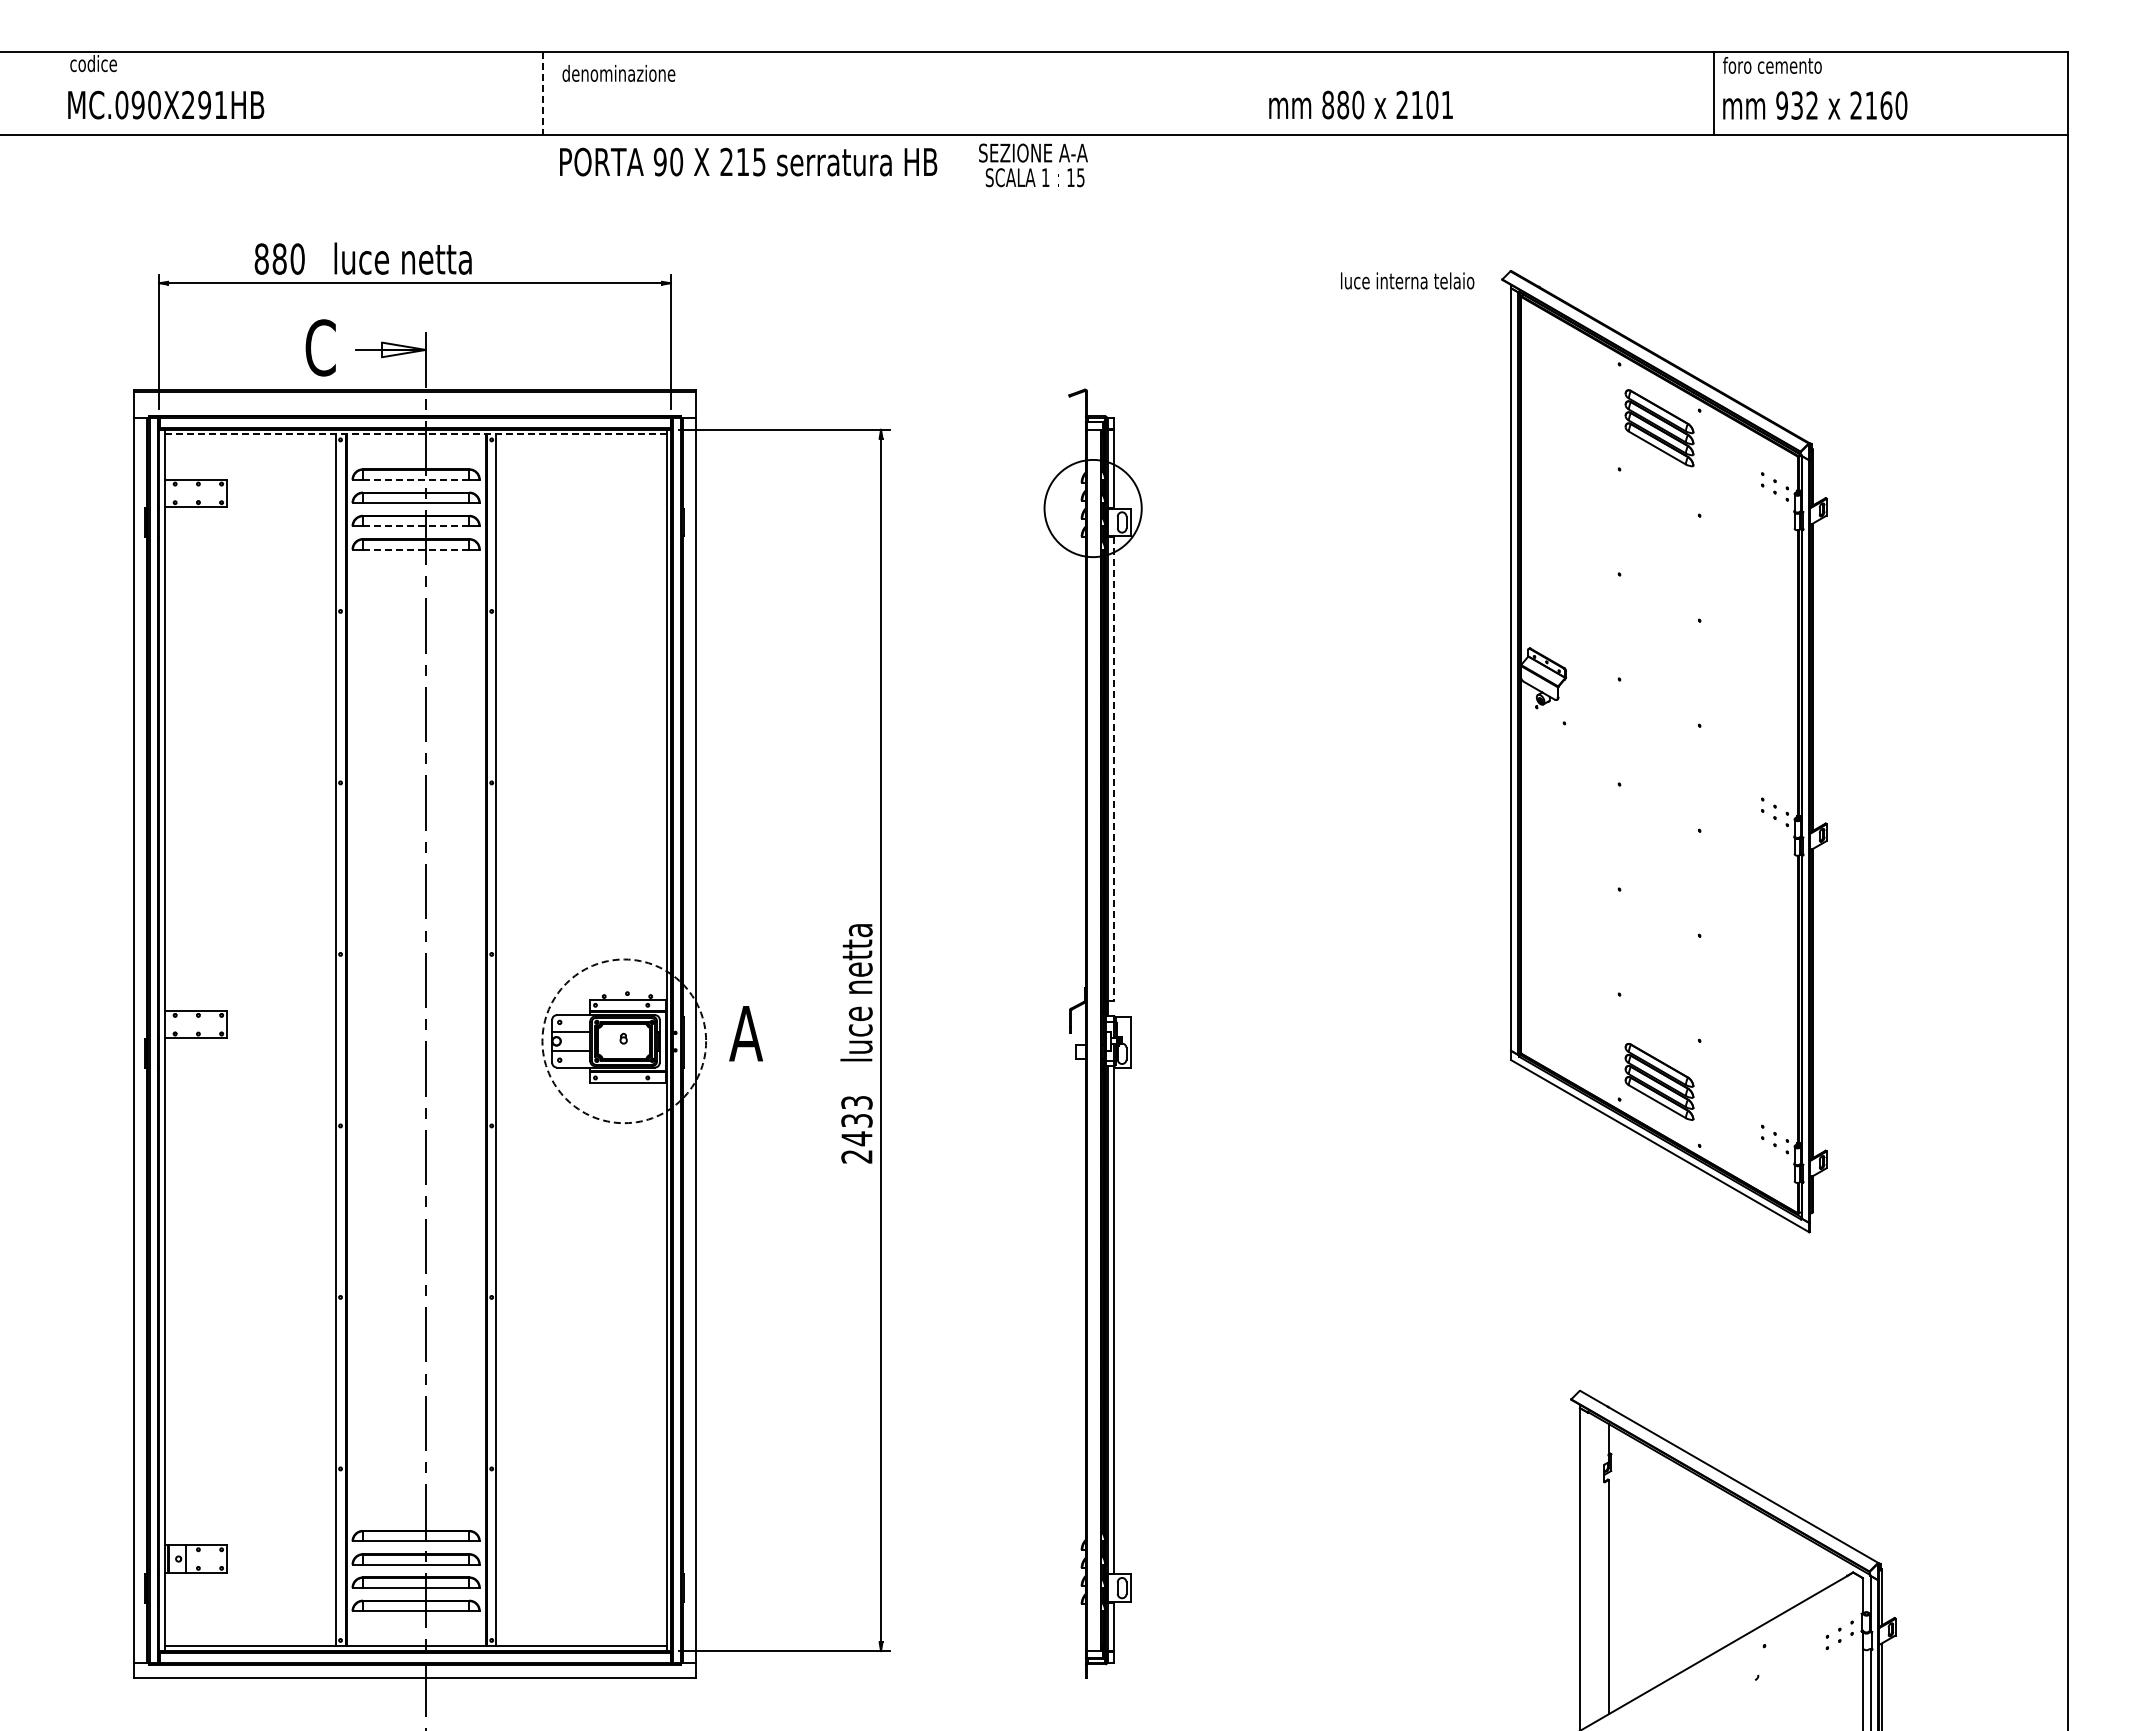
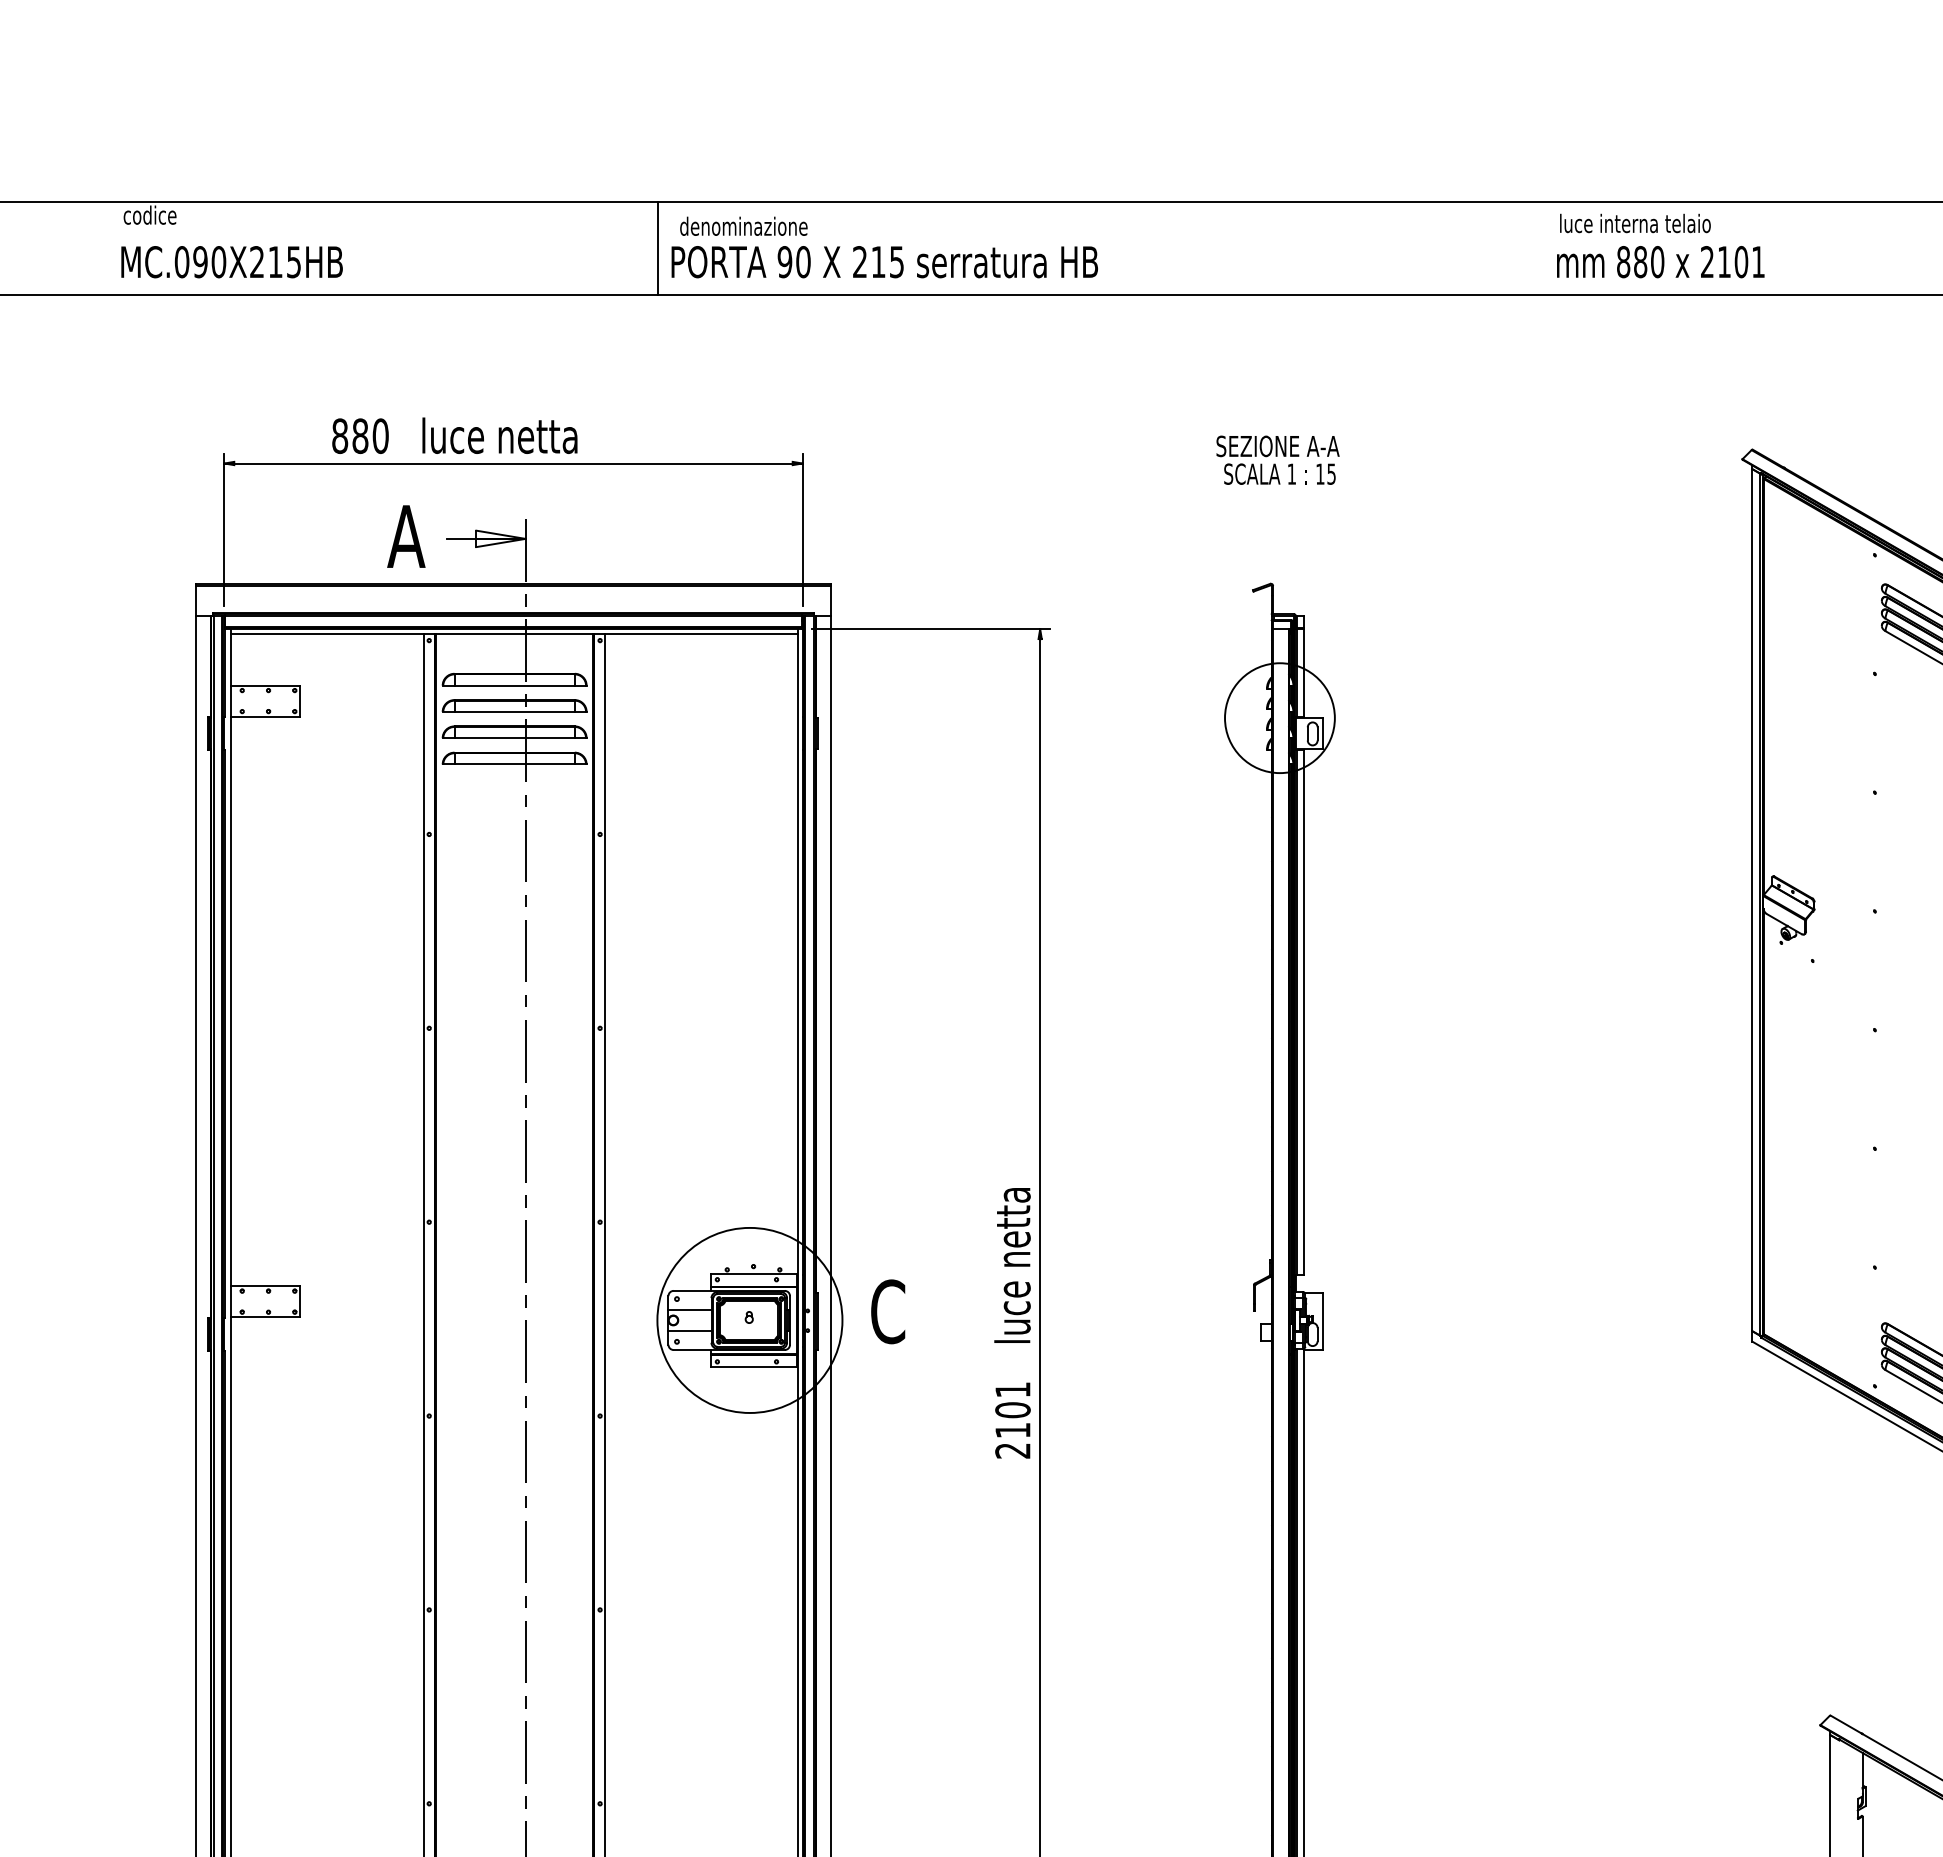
line: (542, 93) -> (657, 249), dashed -> solid
text: (212, 104) -> (284, 261), MC.090X291HB -> MC.090X215HB
text: (1360, 104) -> (1660, 261), moved
text: (748, 161) -> (884, 261), moved
text: (1033, 165) -> (1278, 460), moved
text: (1407, 280) -> (1635, 223), moved
text: (320, 347) -> (406, 536), C -> A
line: (416, 434) -> (515, 634), dashed -> solid
line: (415, 479) -> (513, 685), dashed -> solid
line: (415, 526) -> (513, 738), dashed -> solid
line: (415, 549) -> (513, 764), dashed -> solid
line: (1114, 768) -> (1304, 1012), dashed -> solid
text: (745, 1033) -> (886, 1311), A -> C
circle: (624, 1041) -> (750, 1320), dashed -> solid
text: (856, 1121) -> (1012, 1411), 2433 -> 2101

